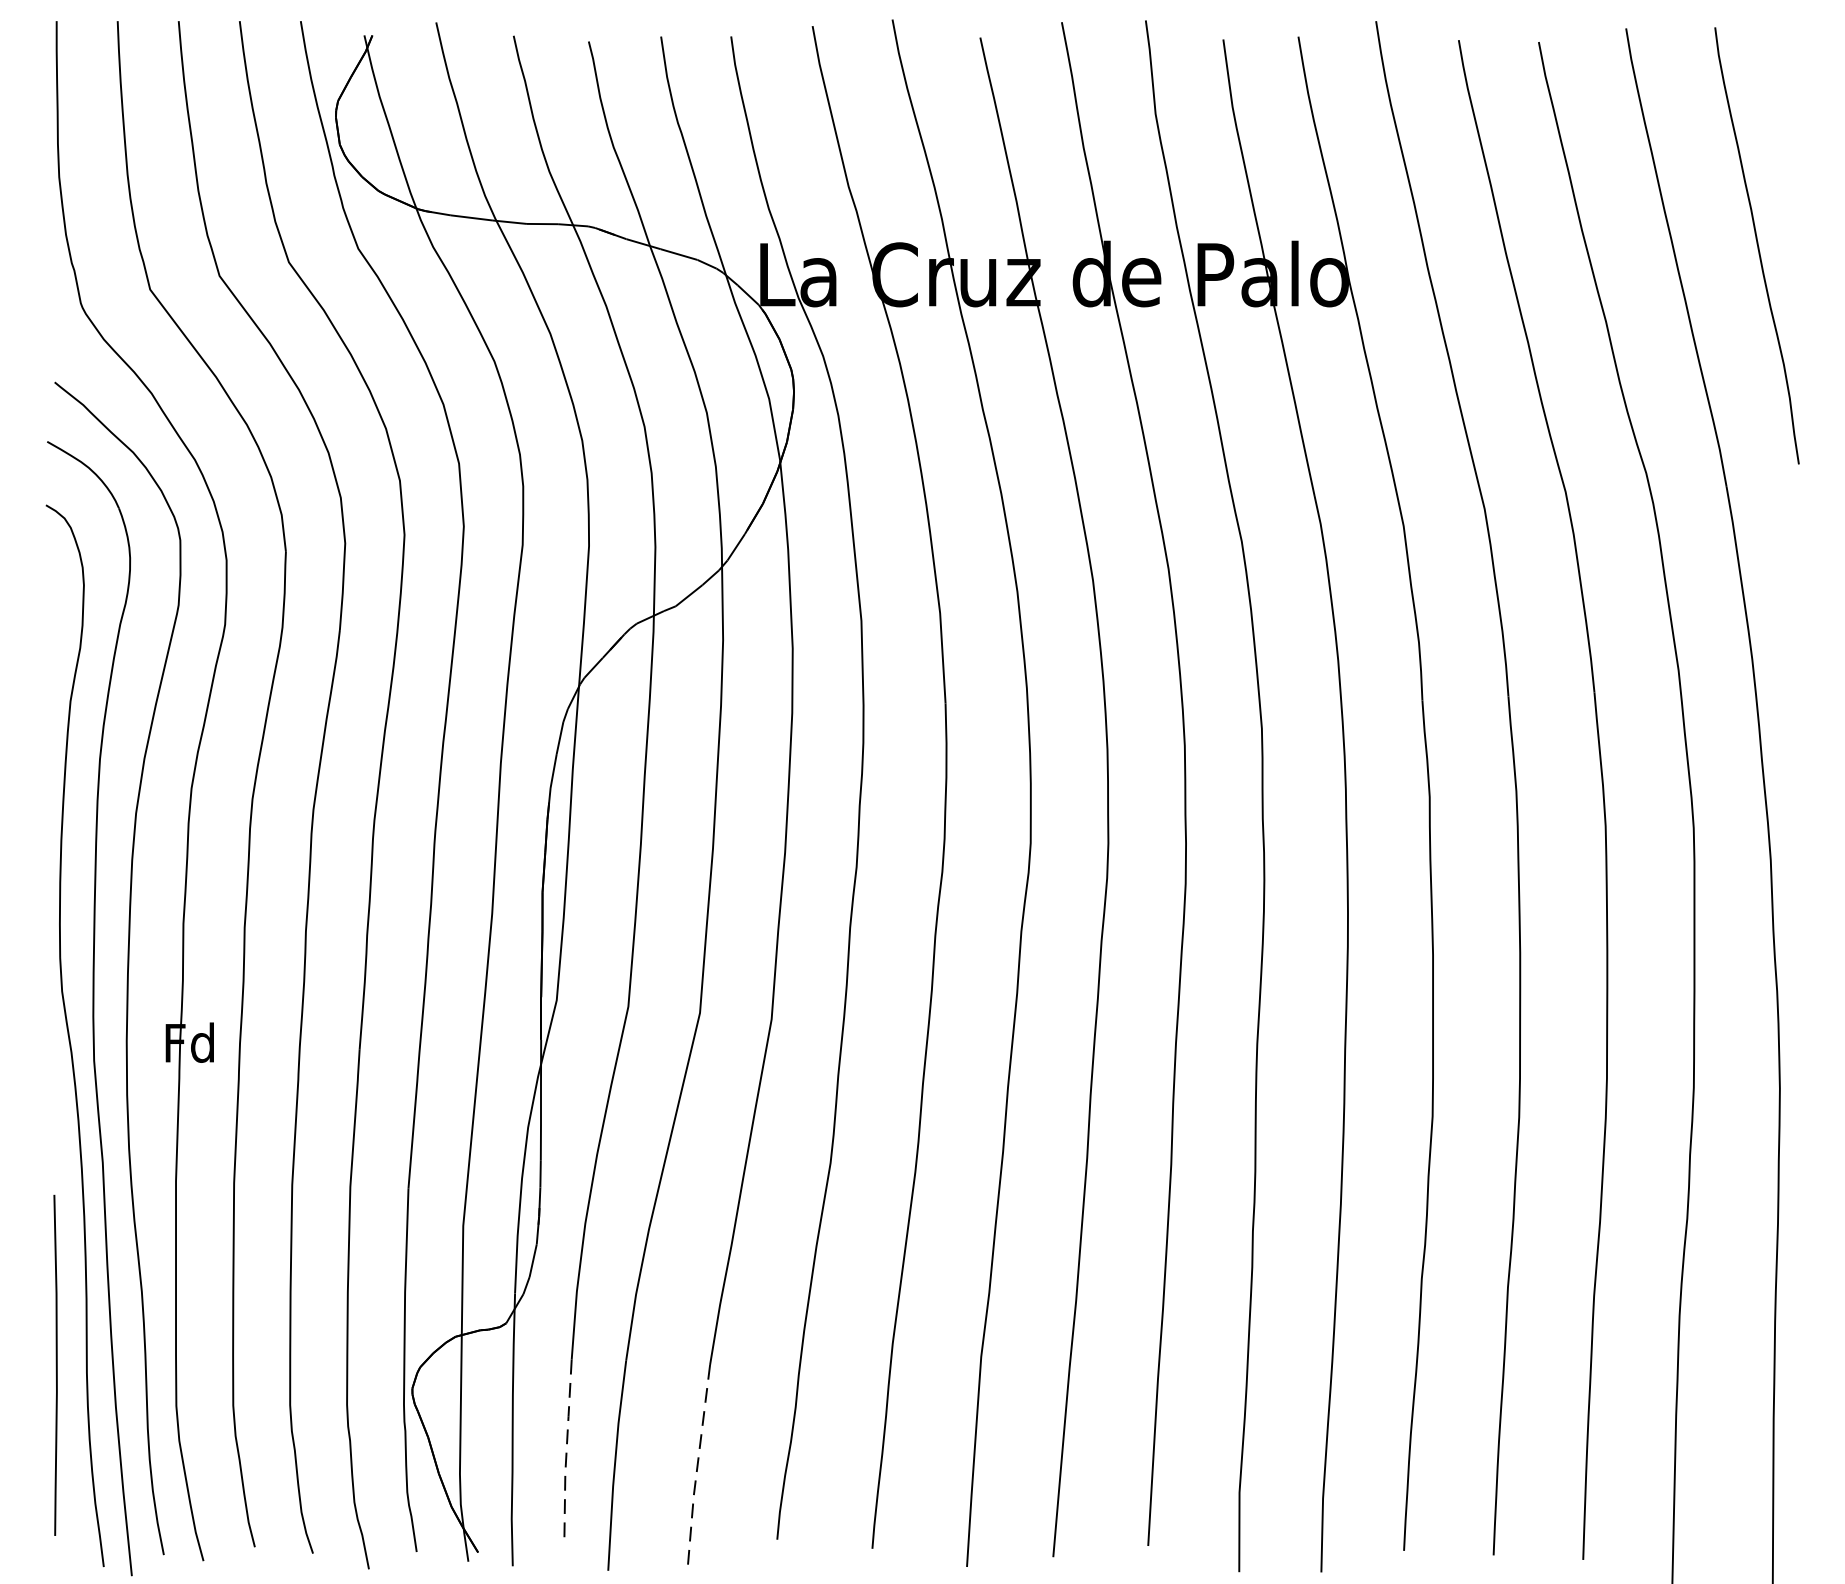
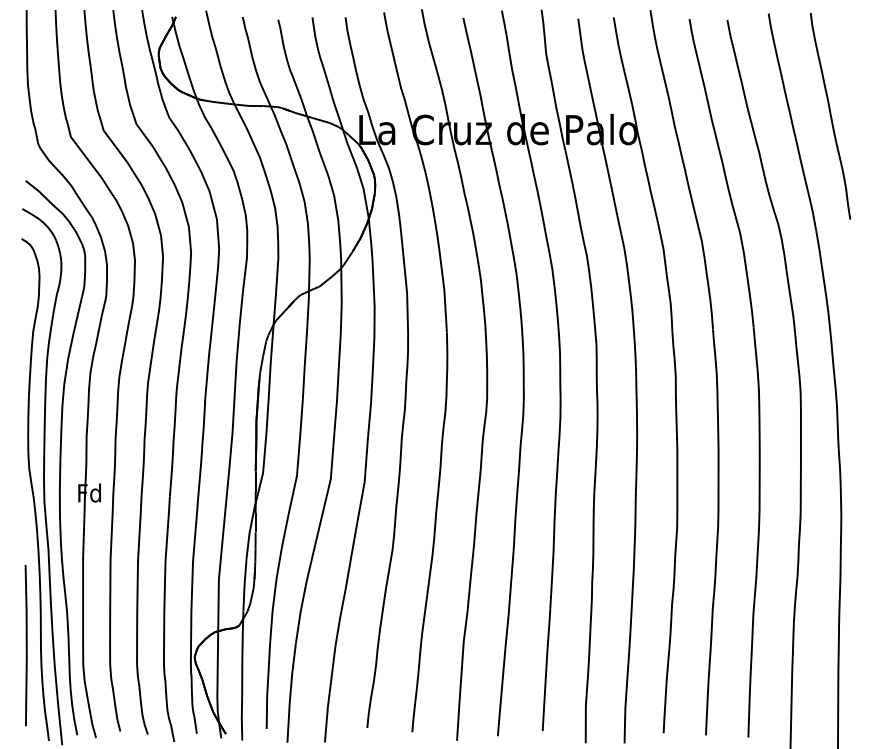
line: (566, 1451) -> (267, 686), dashed -> solid
line: (697, 1466) -> (329, 693), dashed -> solid

